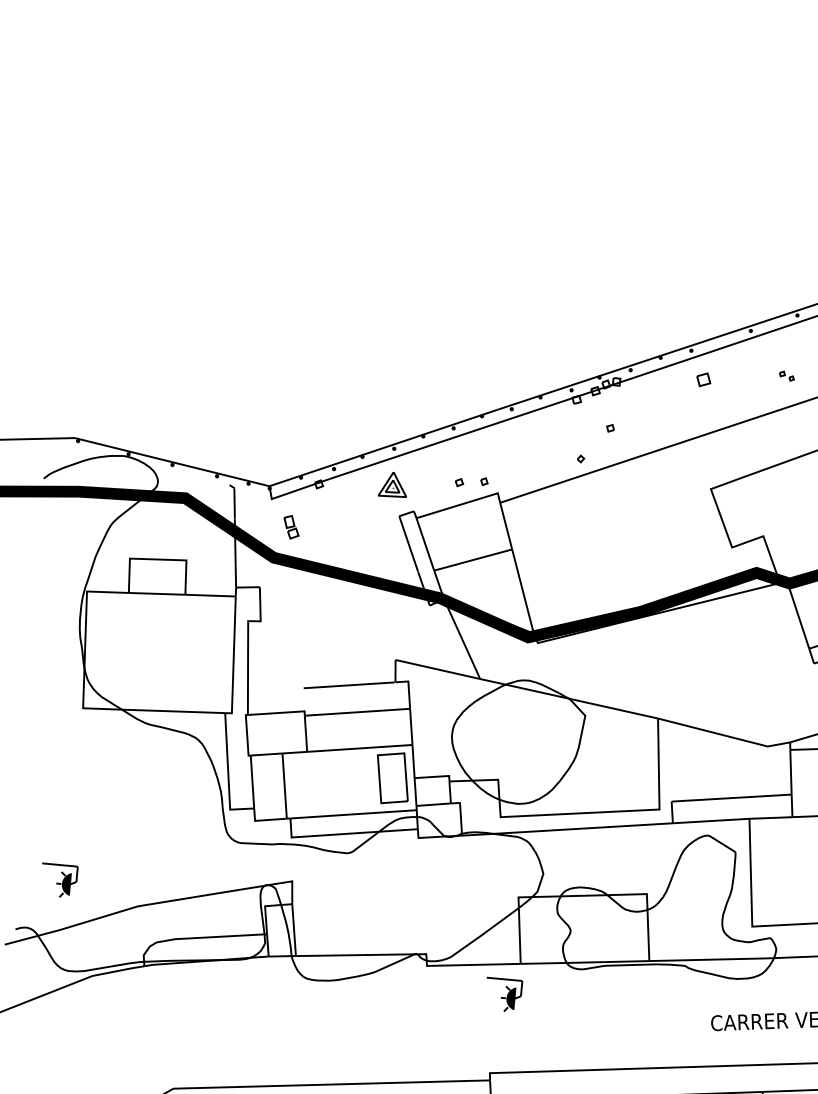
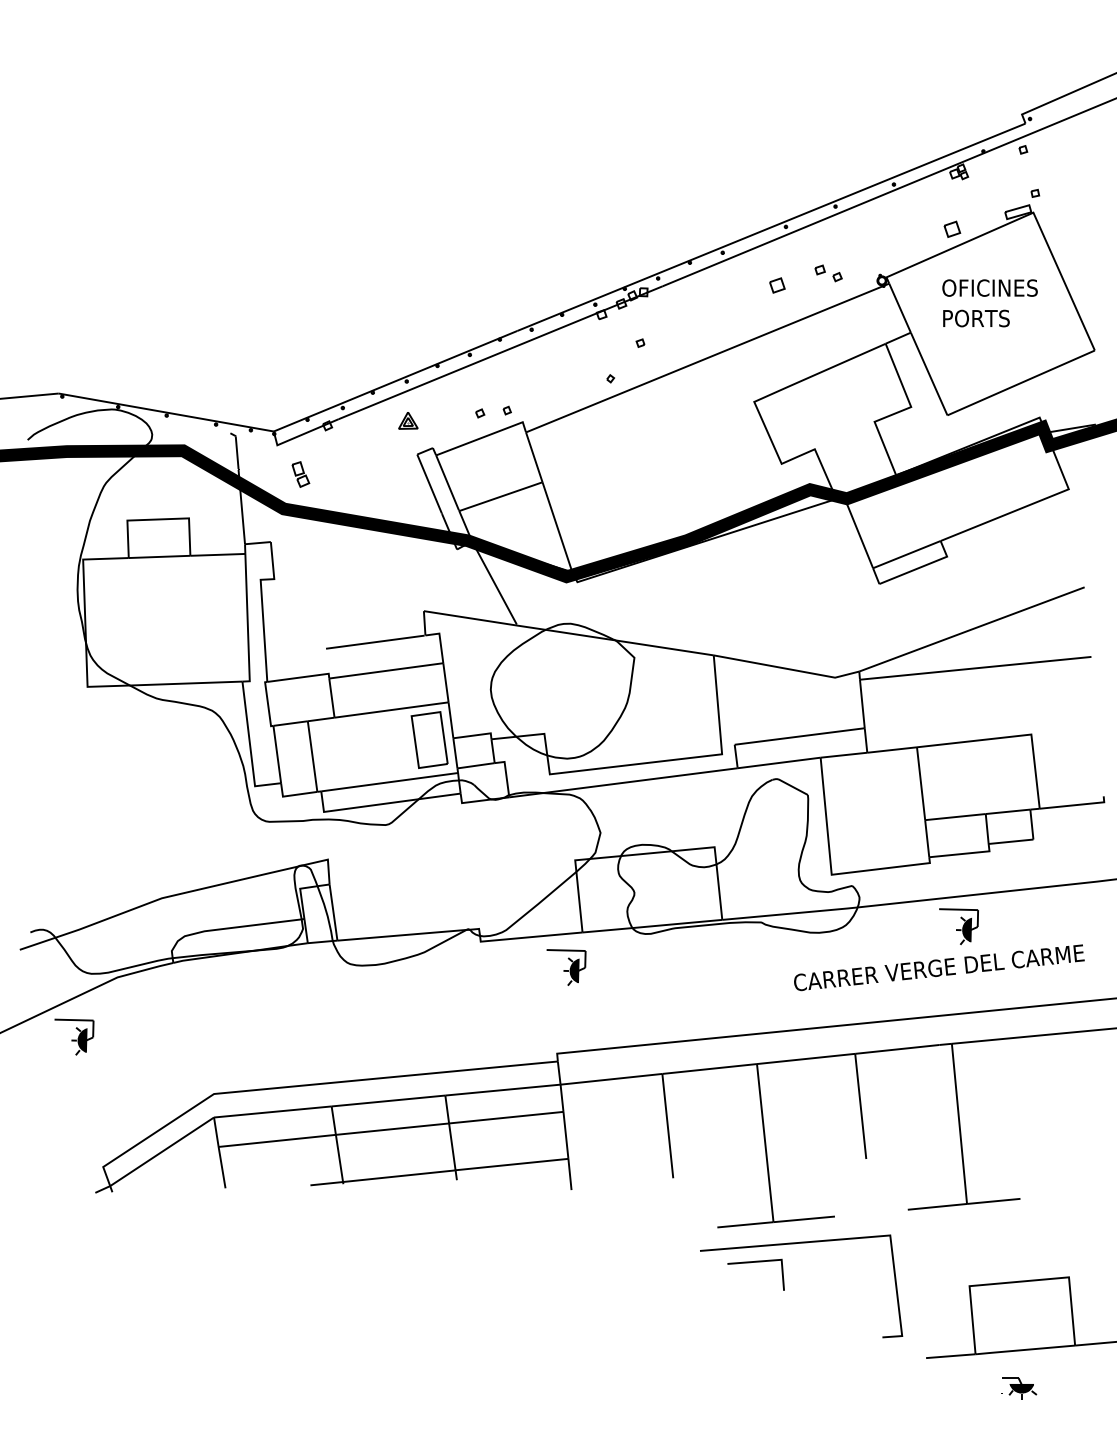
part: (786, 376) -> (828, 273), size x1.67
part: (703, 379) -> (777, 285), moved
part: (393, 484) -> (408, 420), size x0.62
part: (59, 880) -> (74, 1036), moved

